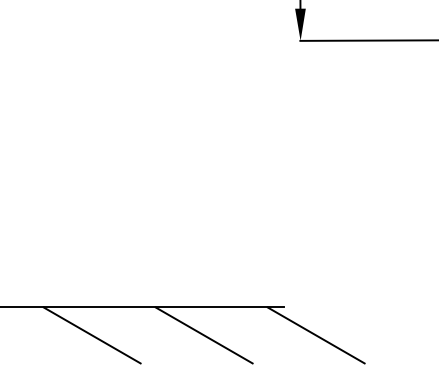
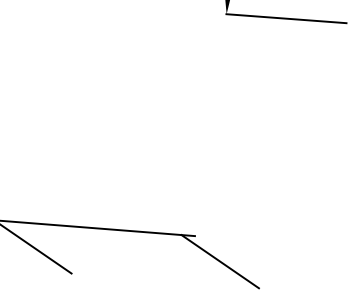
line: (203, 335) -> (125, 254), removed

